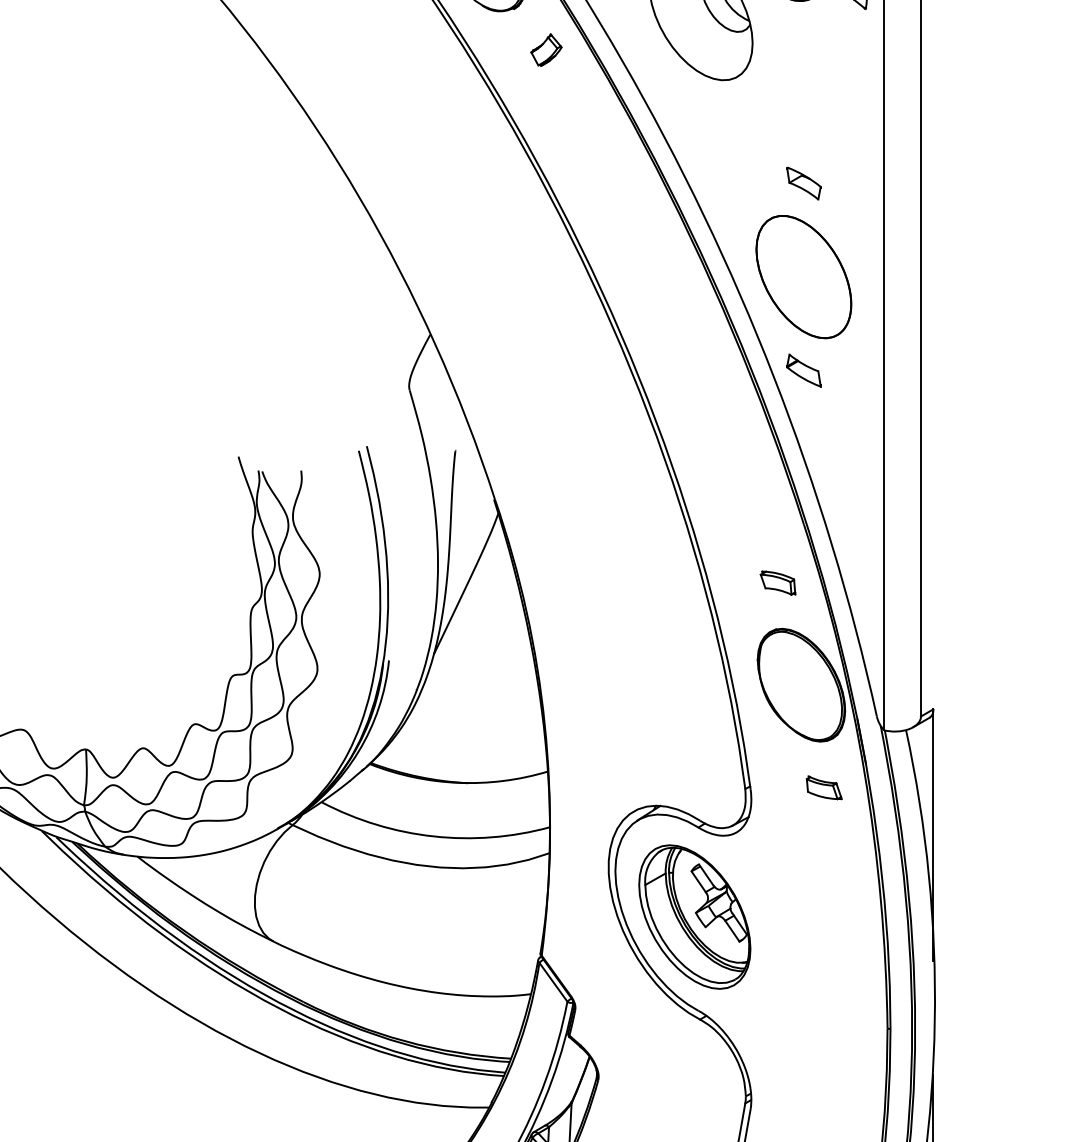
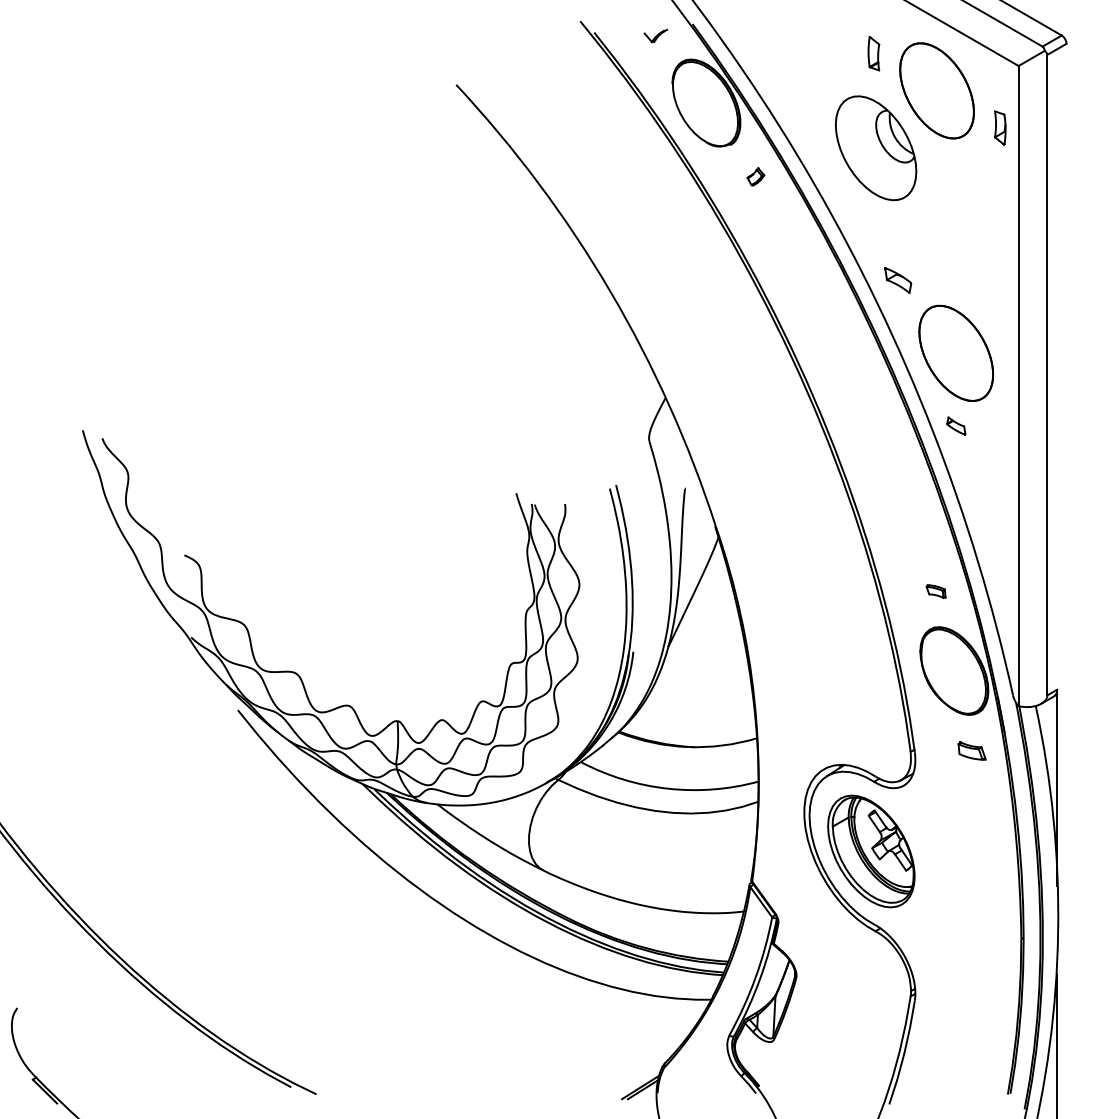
part: (545, 49) -> (755, 176), size x0.7
part: (804, 183) -> (898, 280), moved
part: (804, 369) -> (956, 425), size x0.7
part: (777, 583) -> (935, 591), size x0.7

